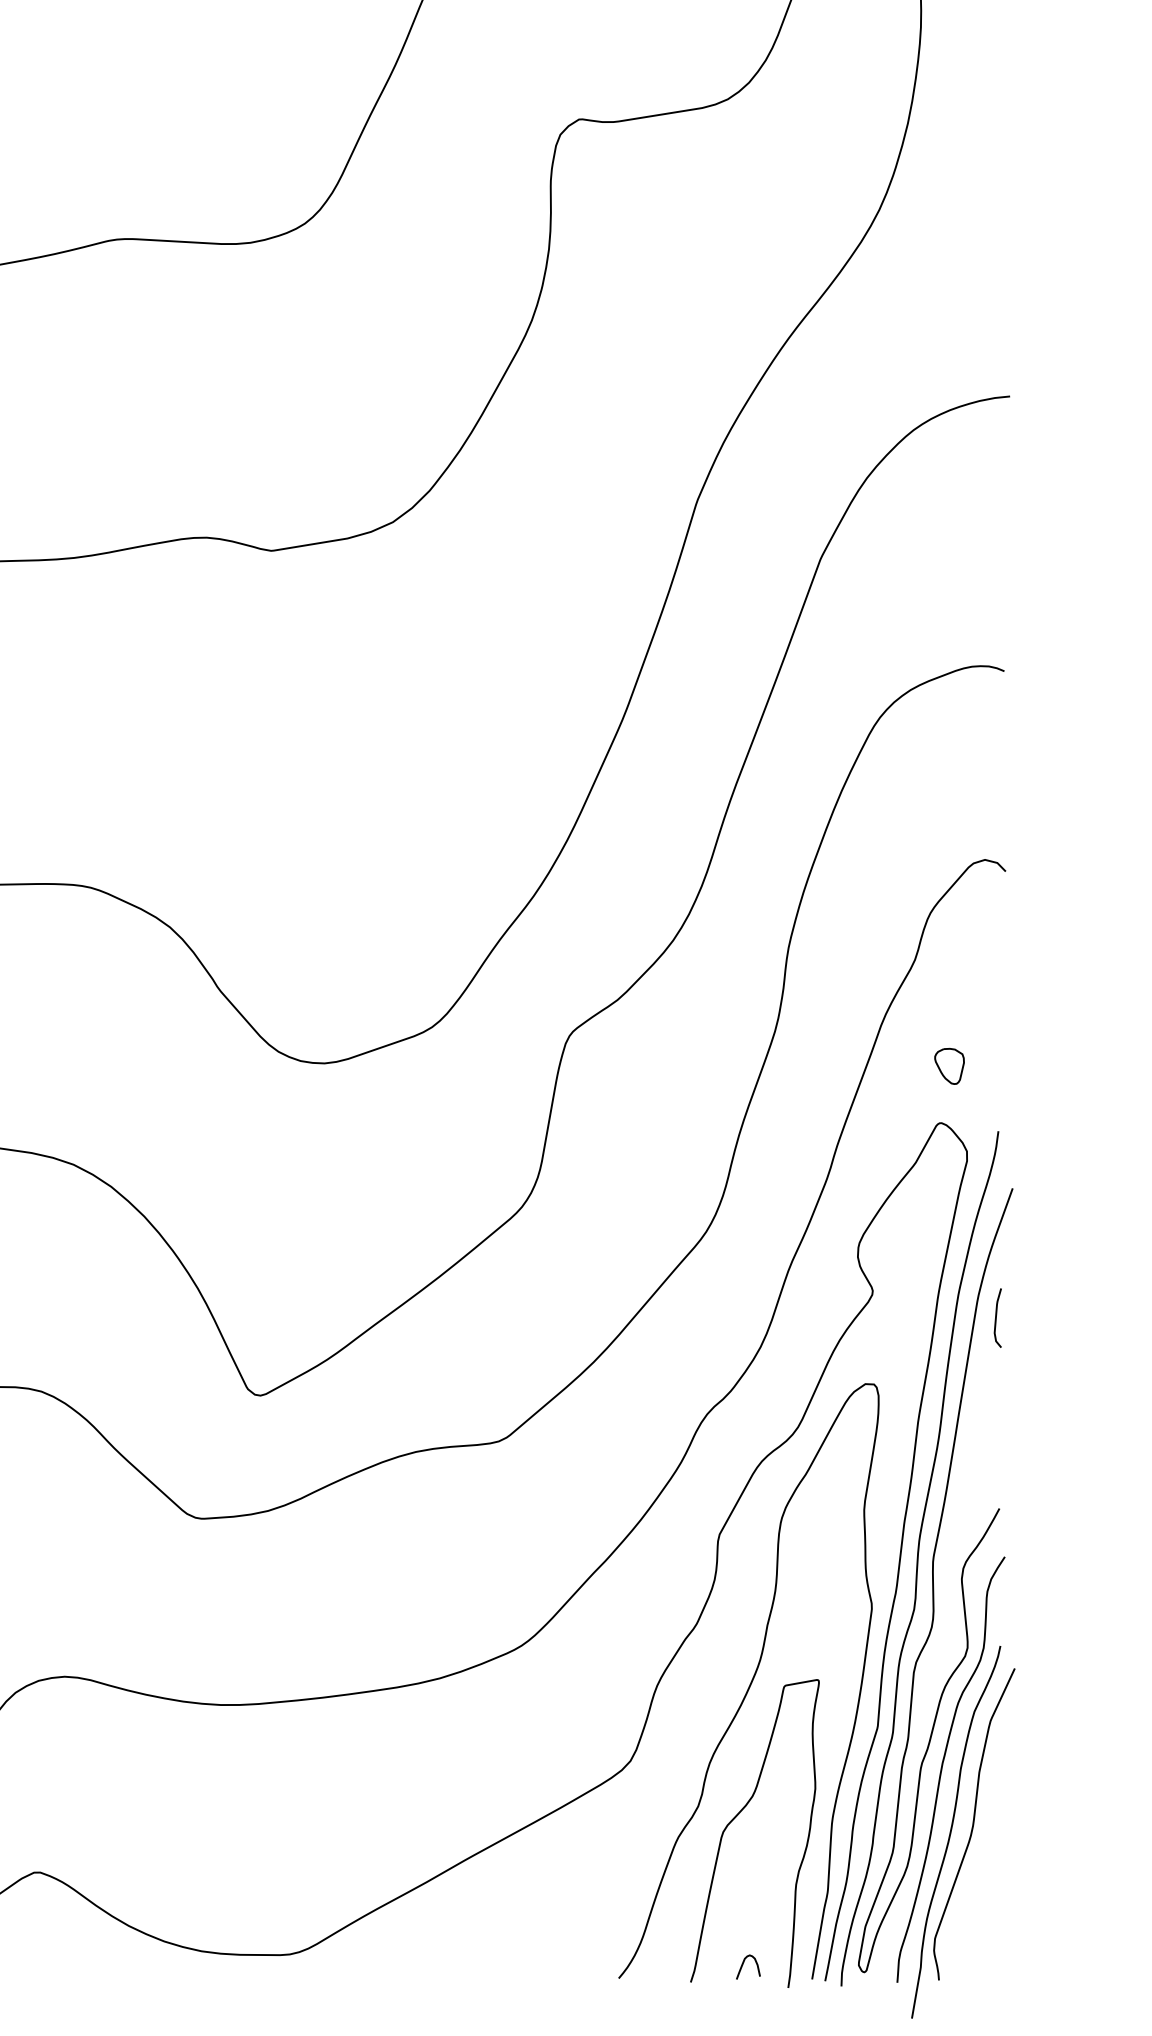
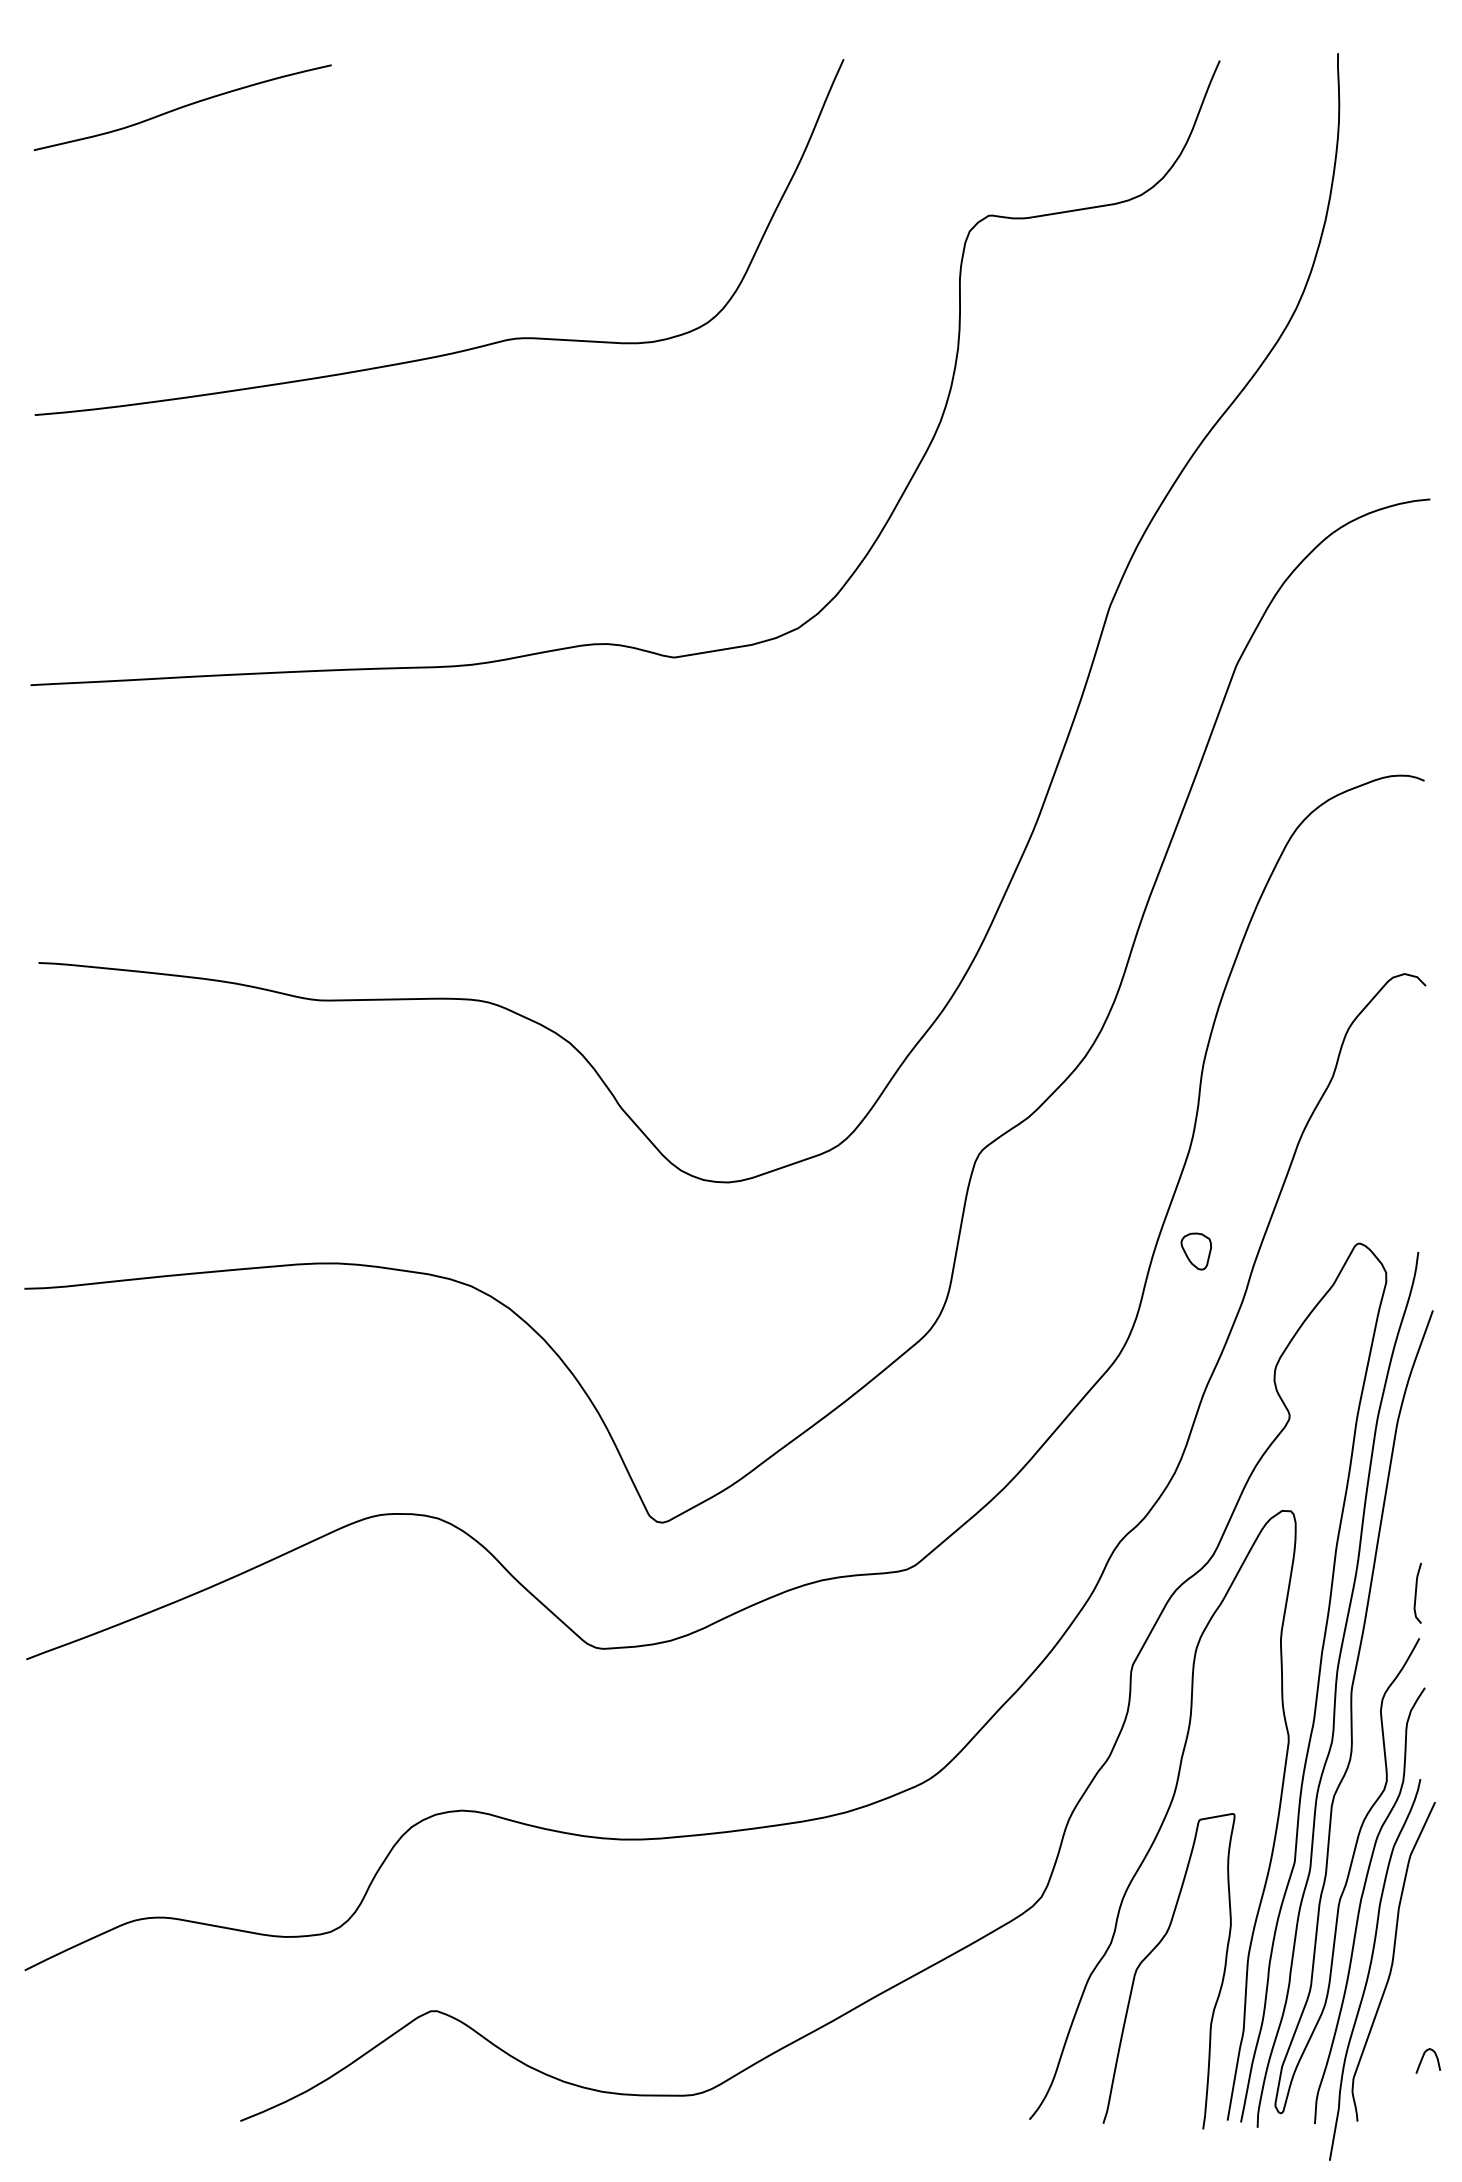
part: (948, 1066) -> (1195, 1251), moved
curve: (996, 1317) -> (1416, 1592), moved
curve: (743, 1964) -> (1423, 2058), moved

